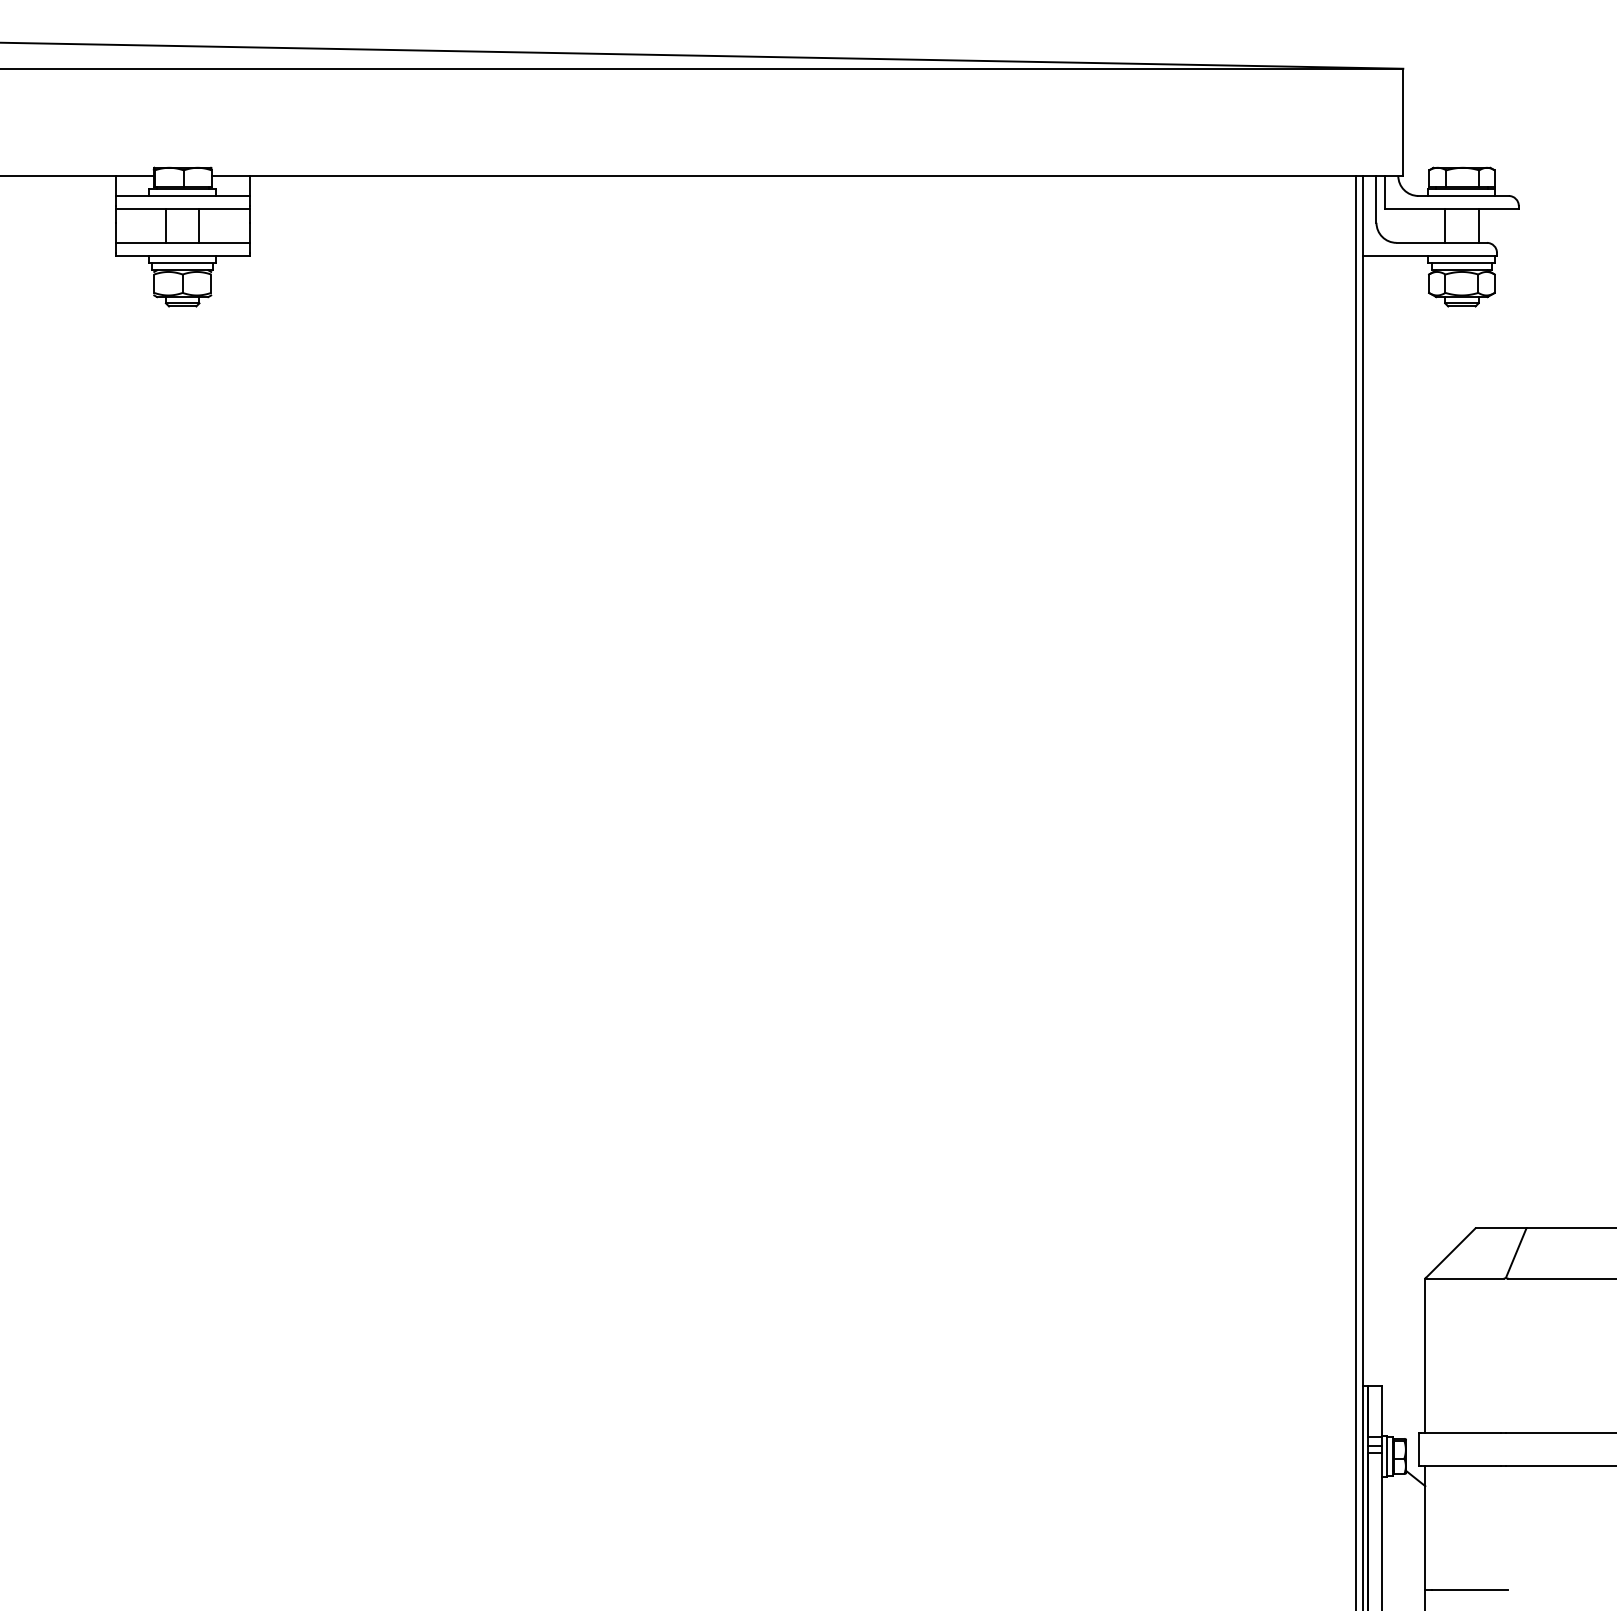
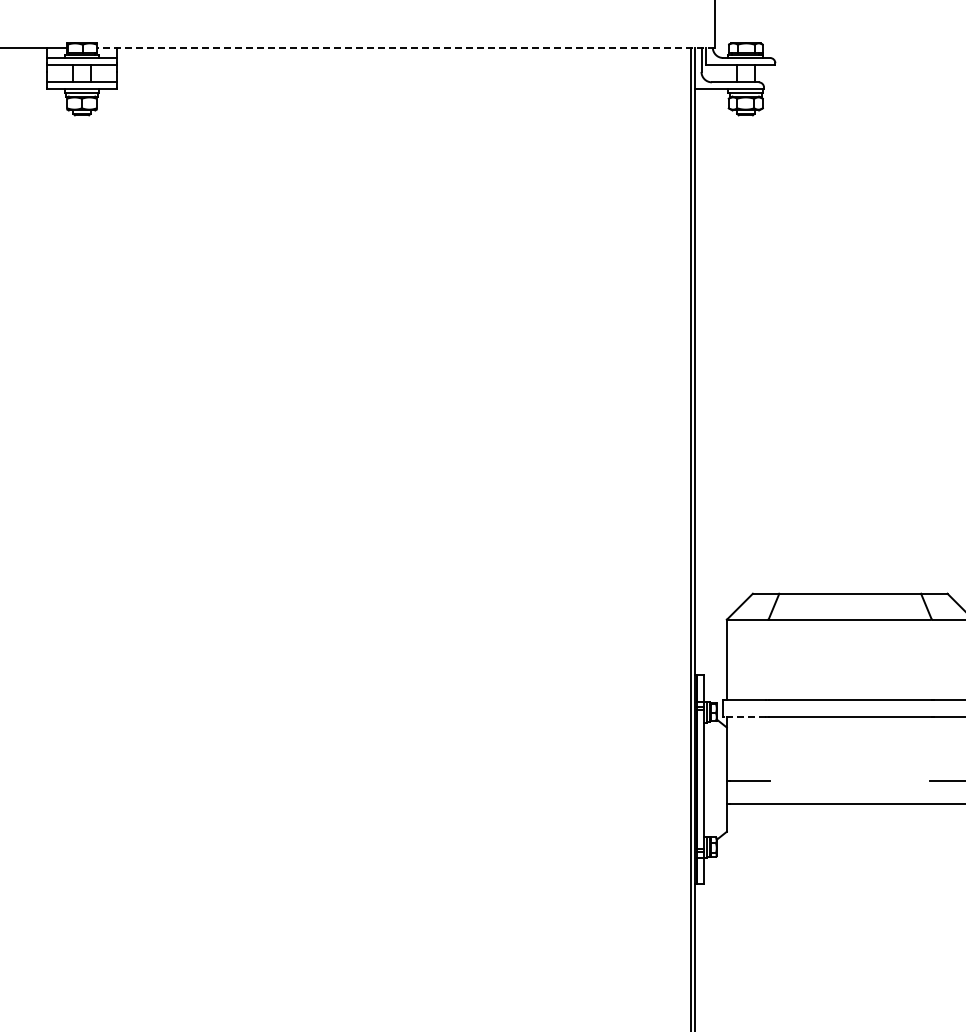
line: (806, 175) -> (405, 47), solid -> dashed
line: (1461, 1466) -> (745, 717), solid -> dashed

